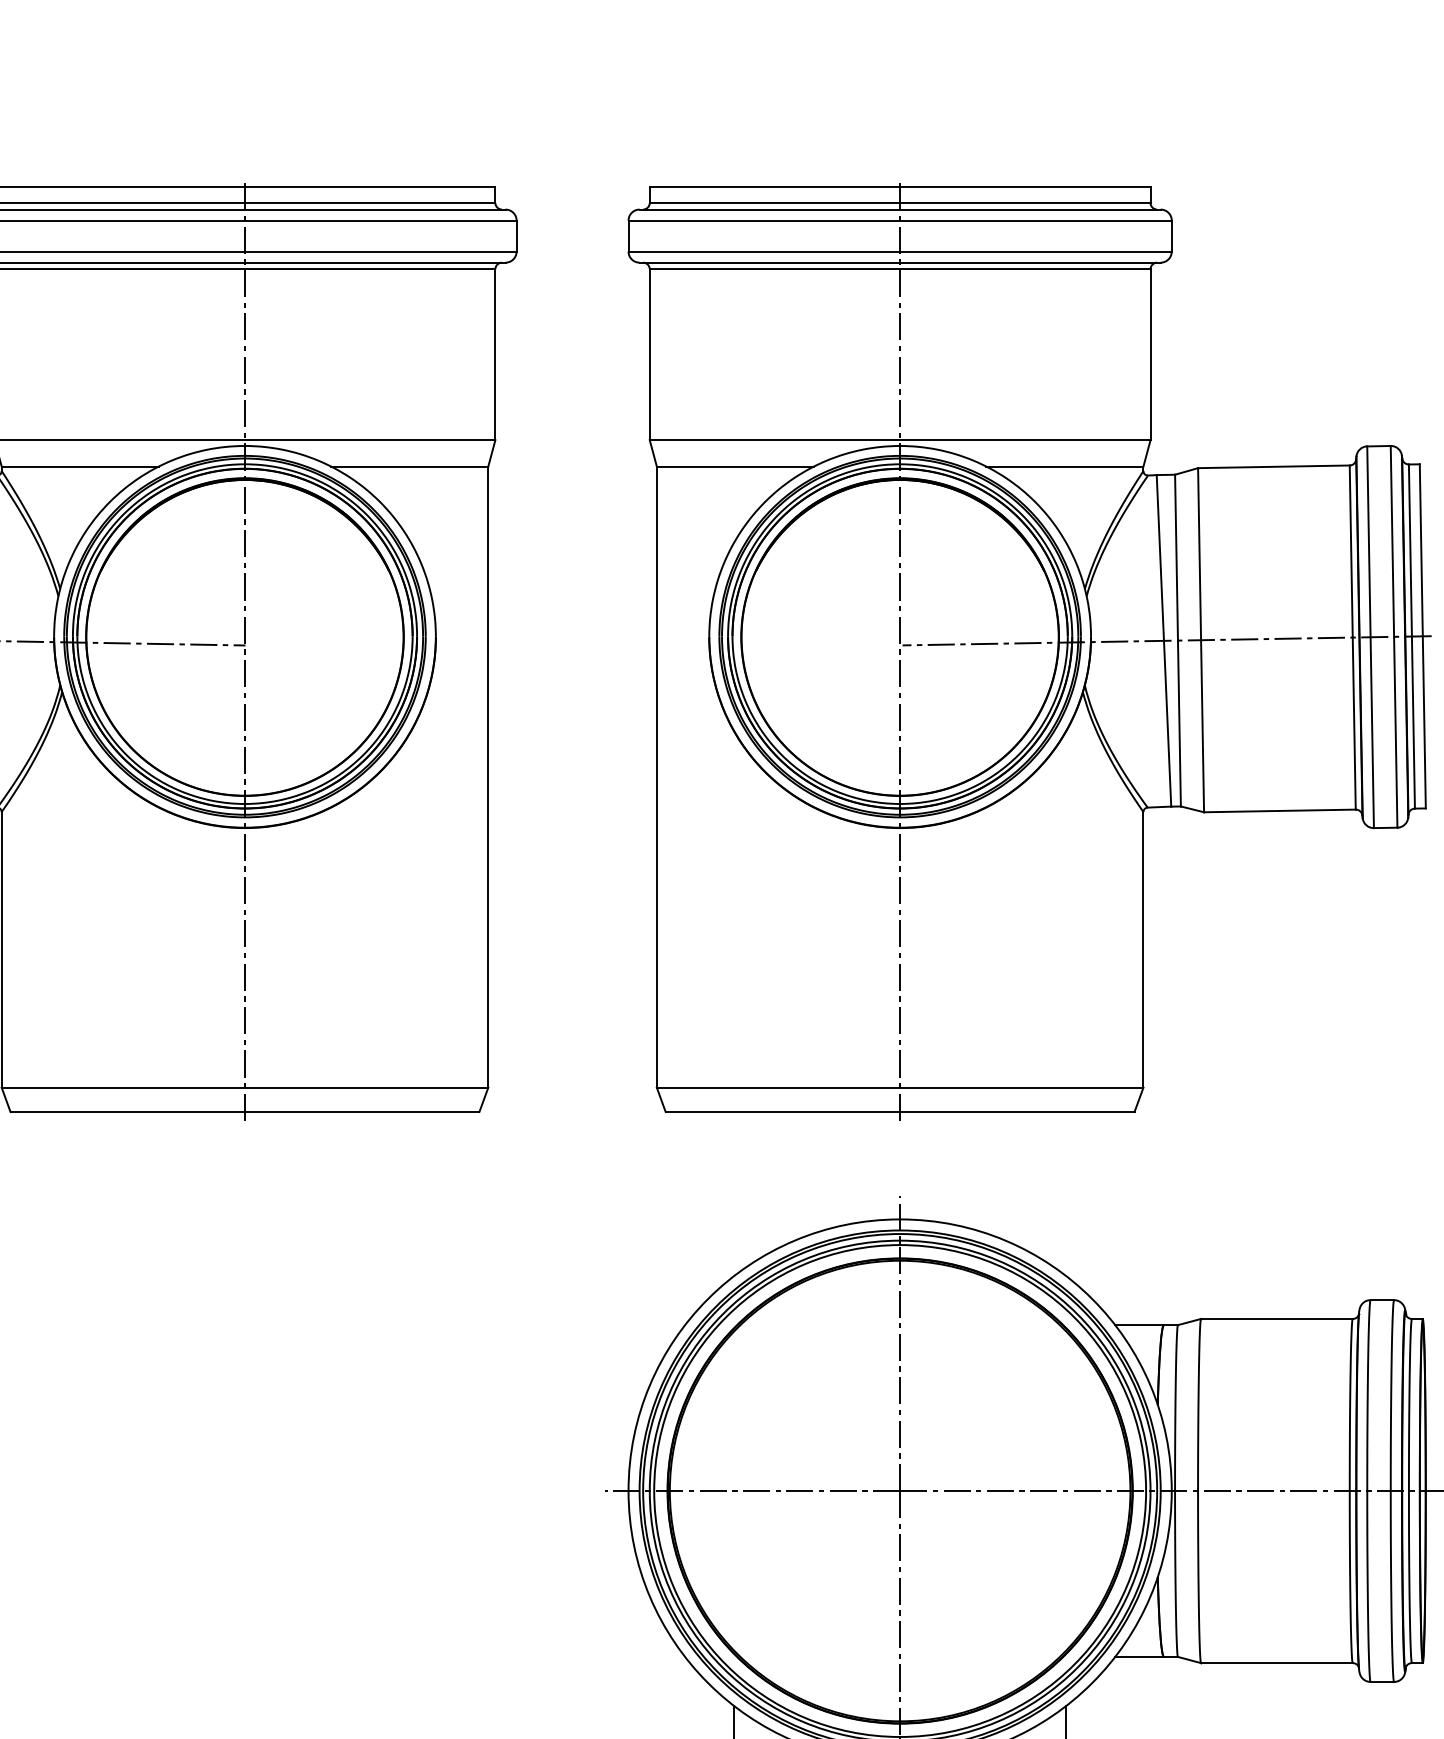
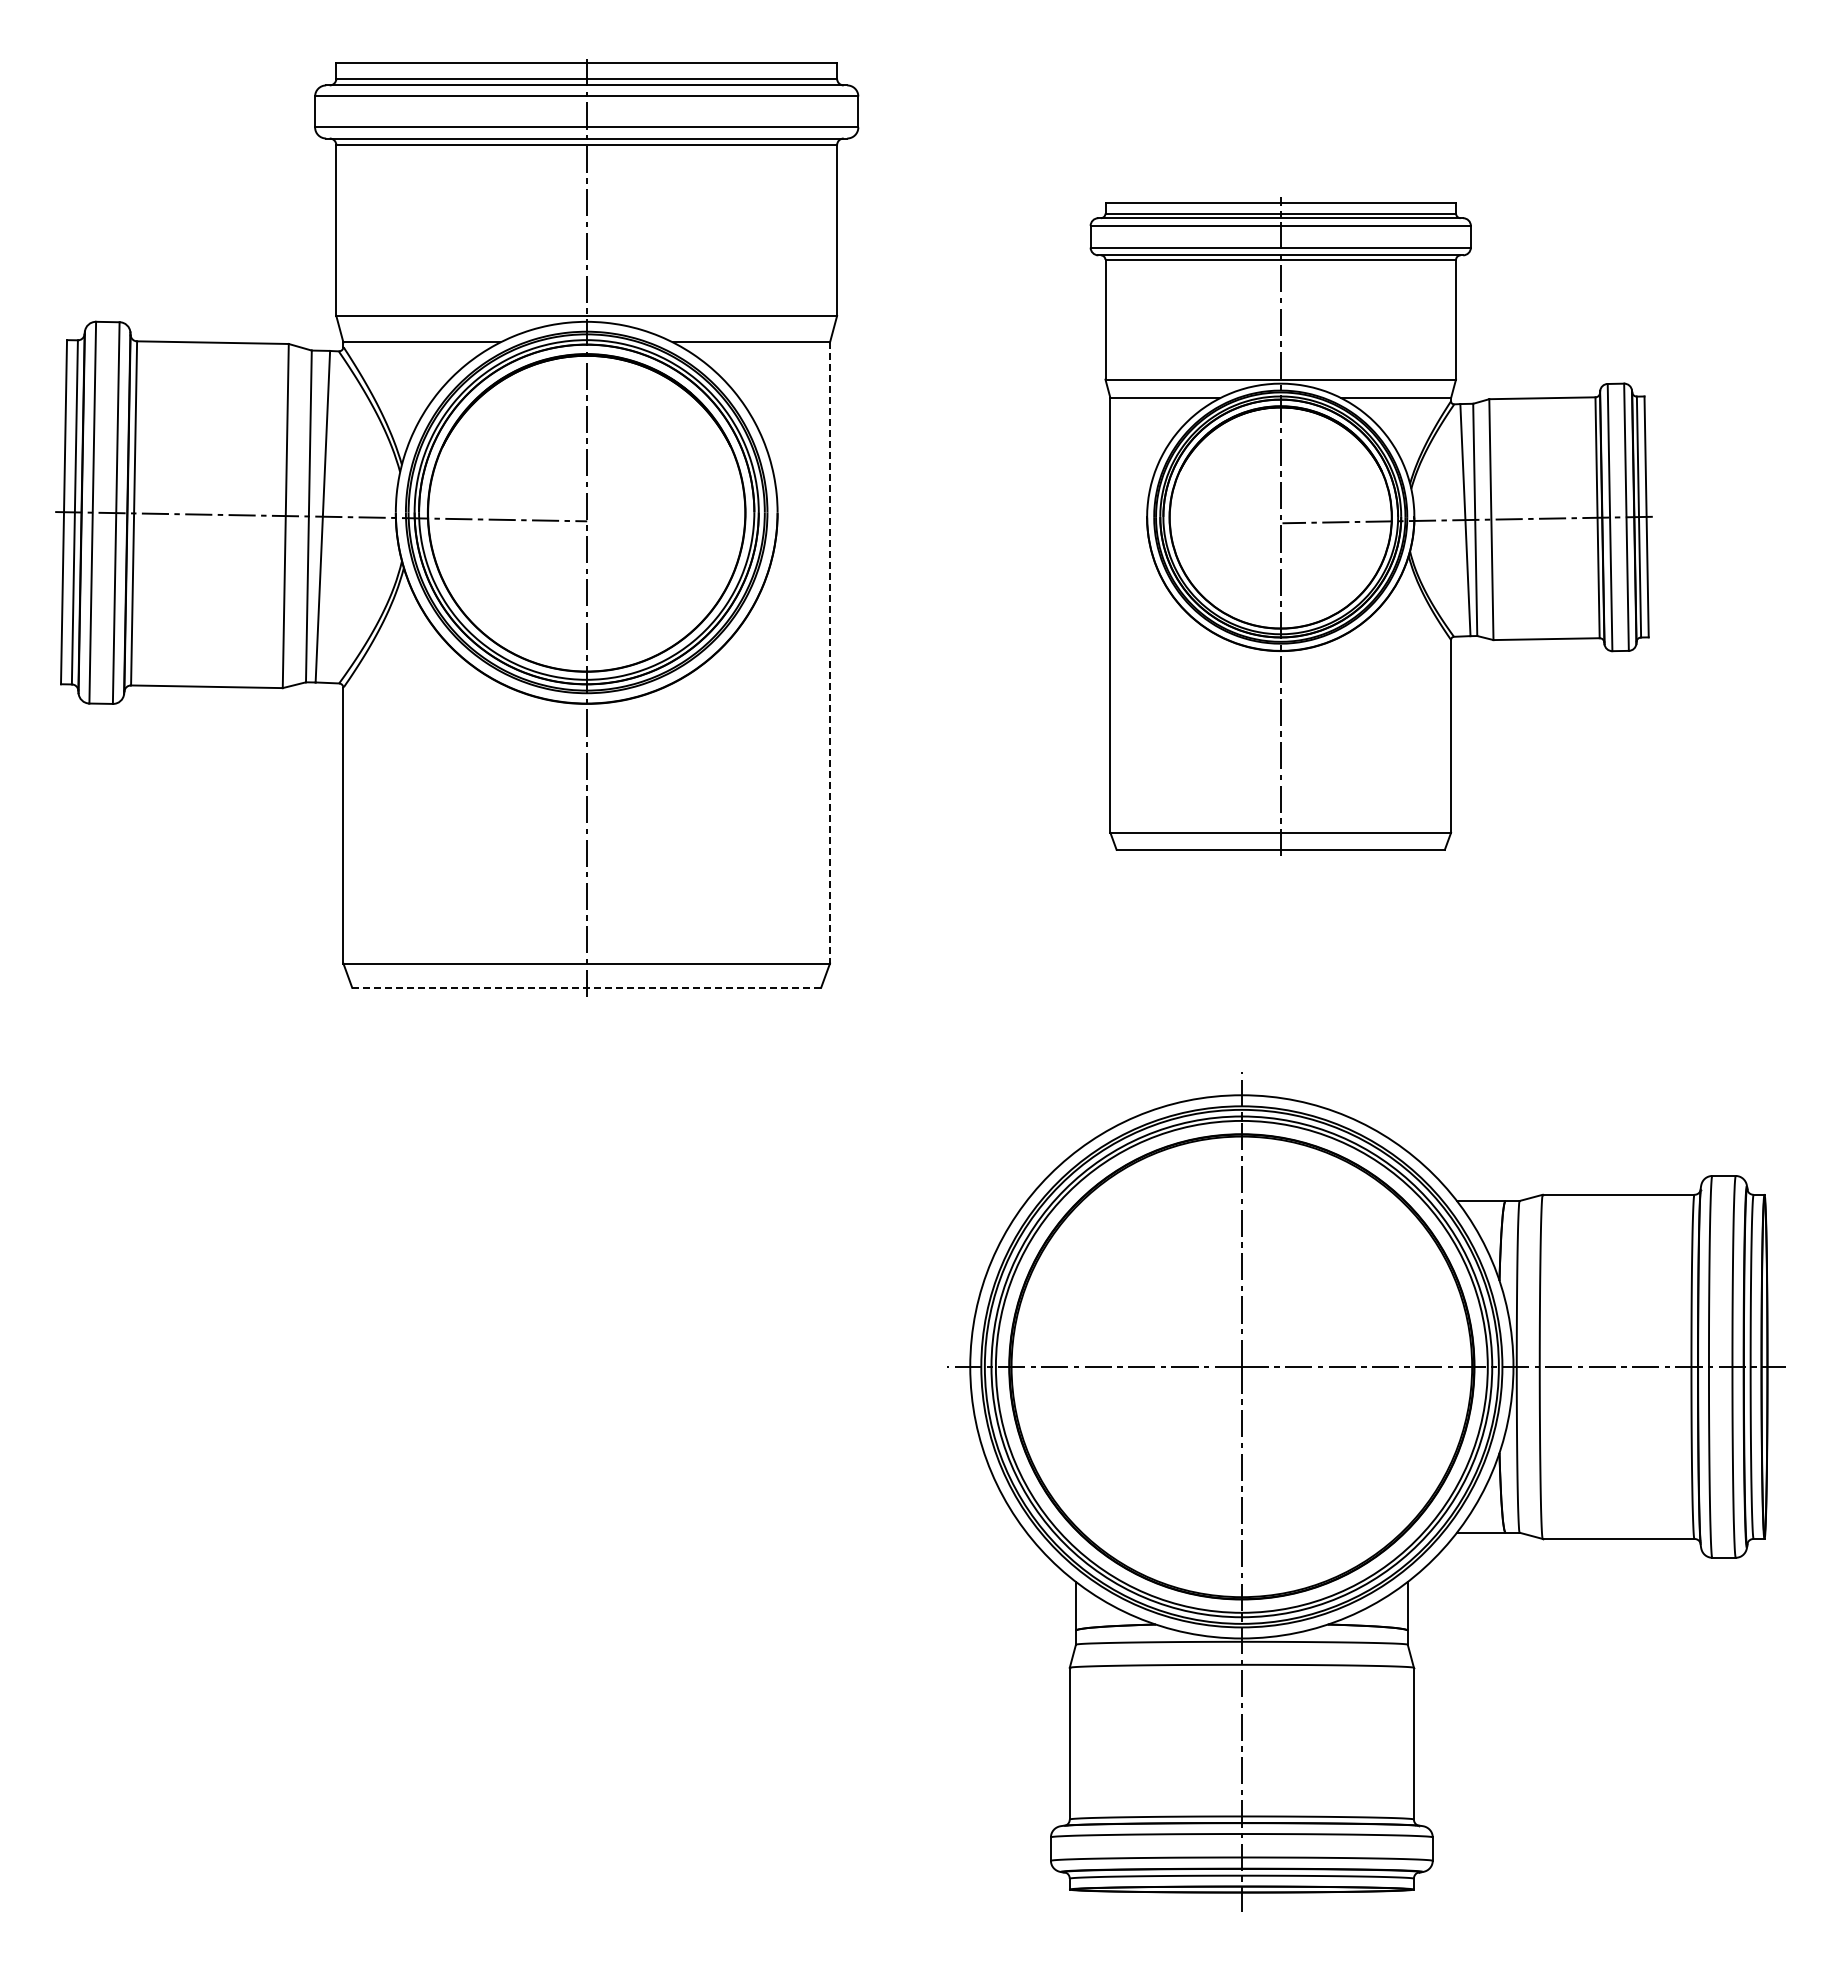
part: (1029, 651) -> (1371, 527), size x0.7
line: (488, 776) -> (830, 652), solid -> dashed
line: (244, 1111) -> (586, 987), solid -> dashed

